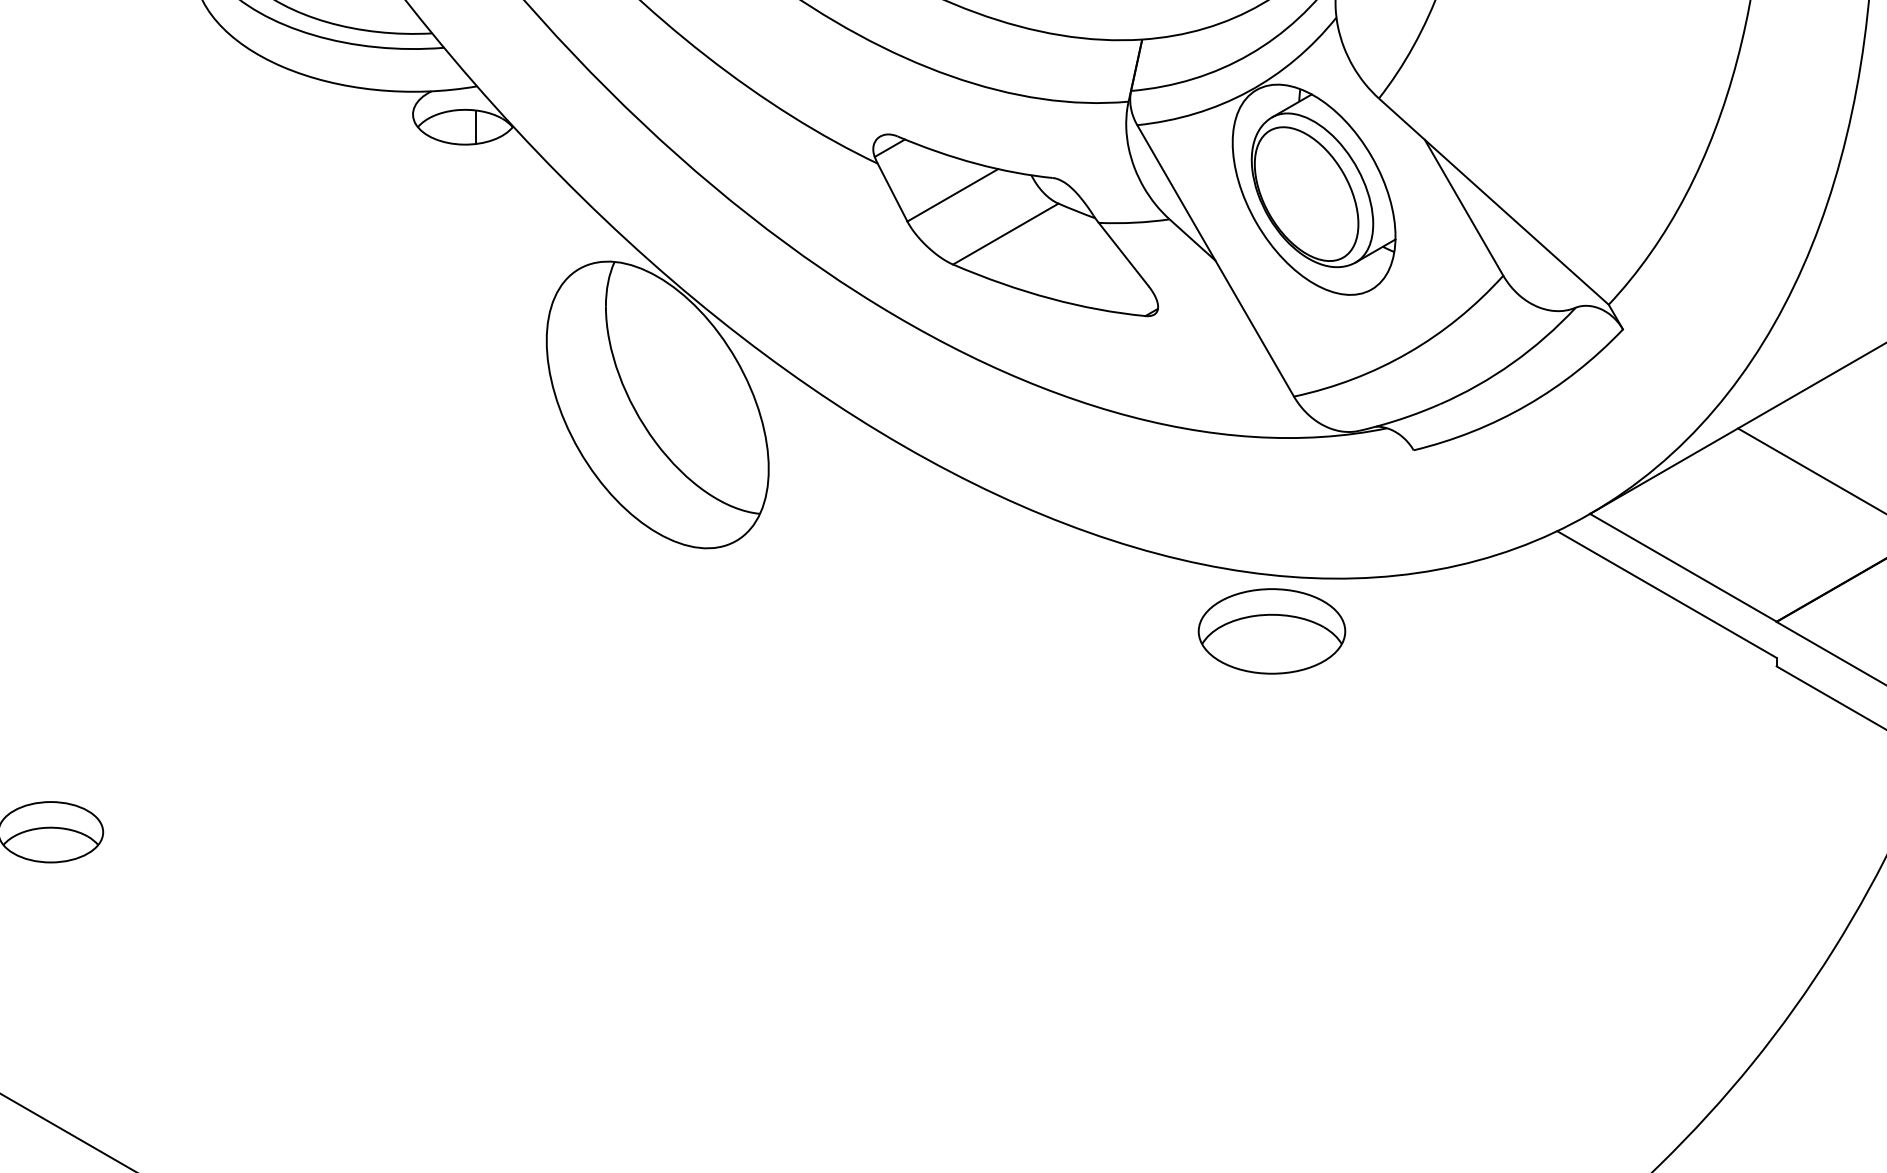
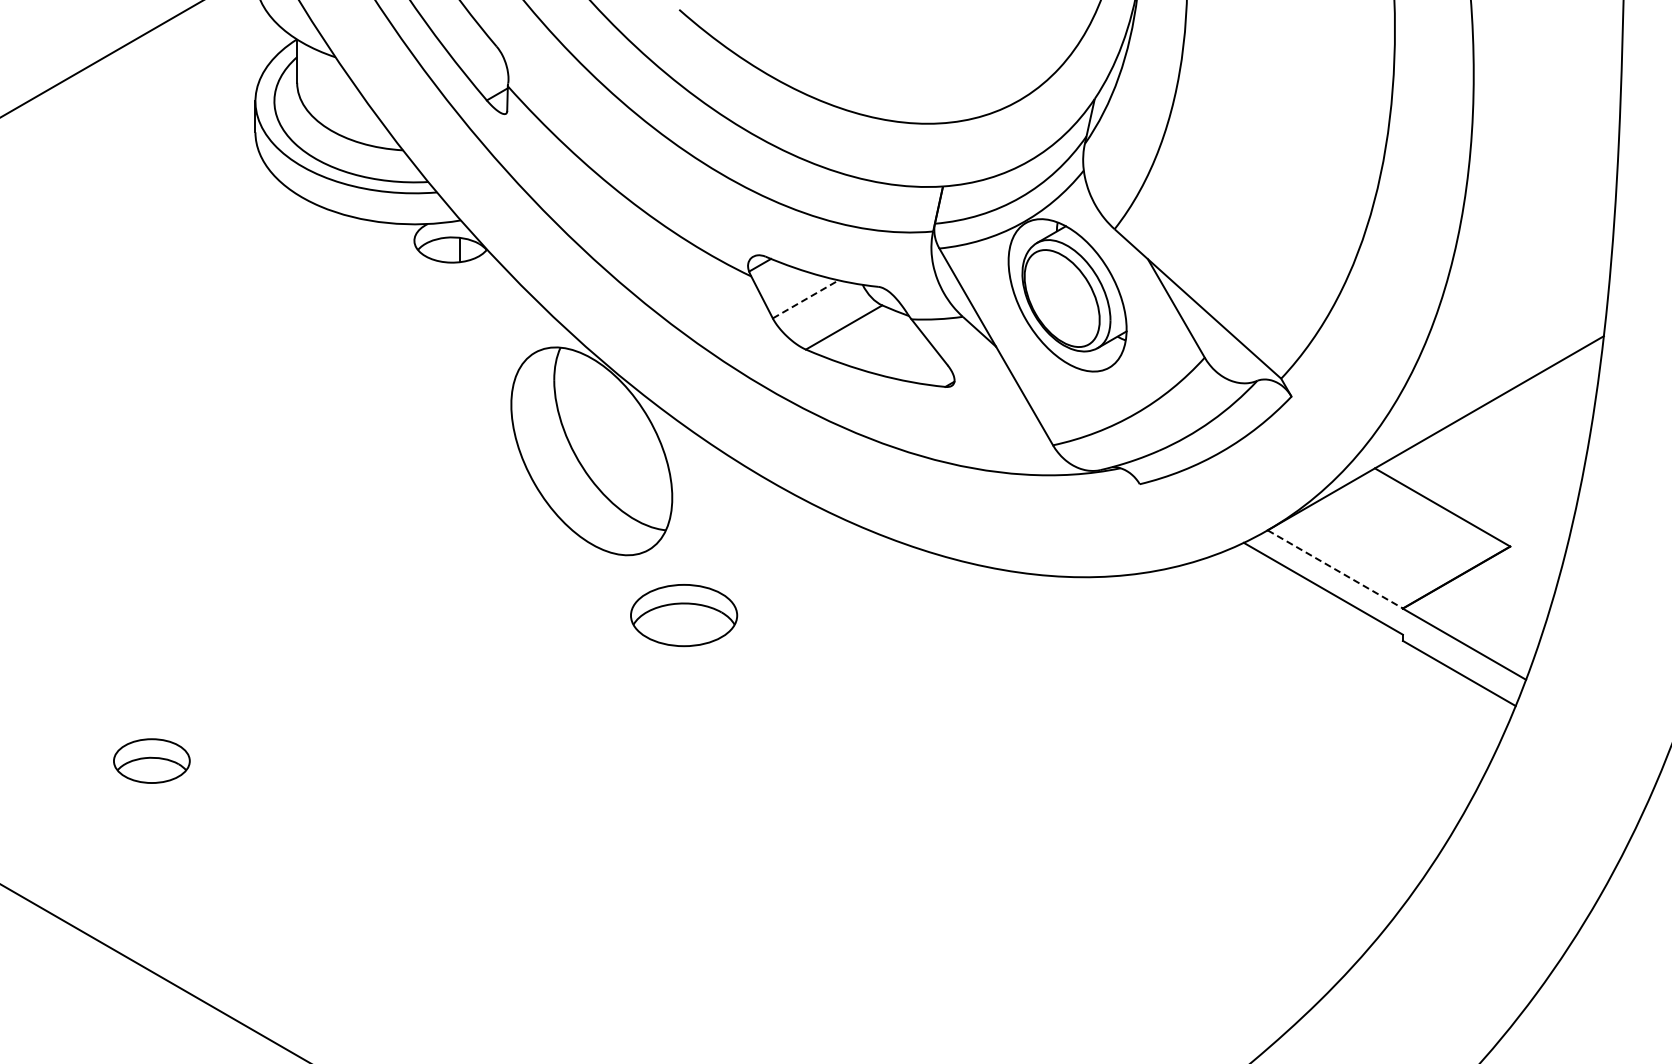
line: (953, 195) -> (806, 299), solid -> dashed
line: (1683, 567) -> (1335, 569), solid -> dashed
part: (1272, 631) -> (684, 615), moved

